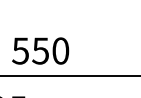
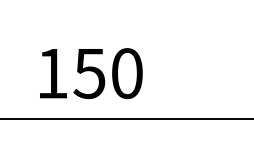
text: (20, 50) -> (52, 72), 550 -> 150

